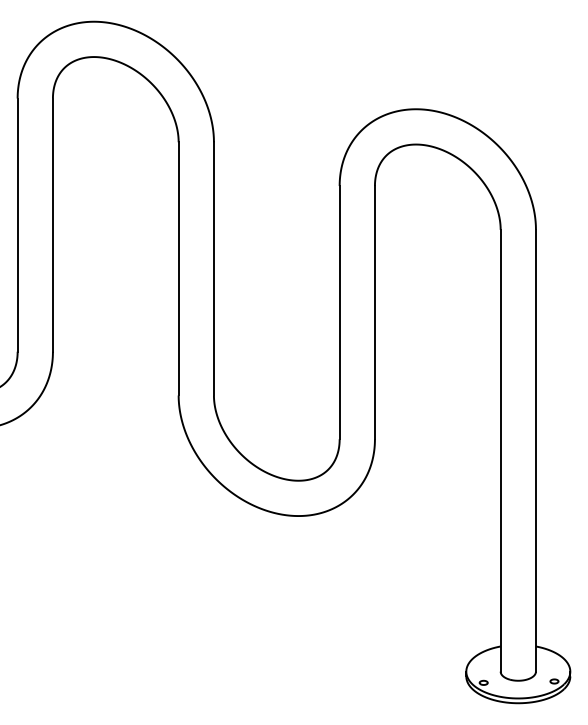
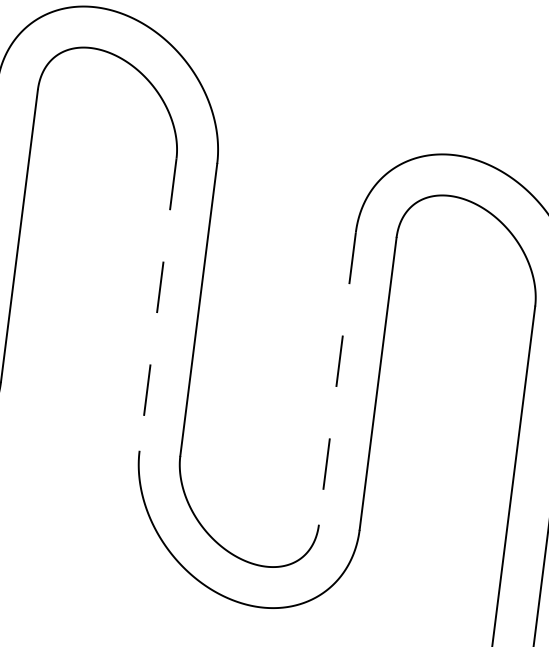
line: (178, 268) -> (157, 304), solid -> dashed
line: (339, 312) -> (337, 378), solid -> dashed

